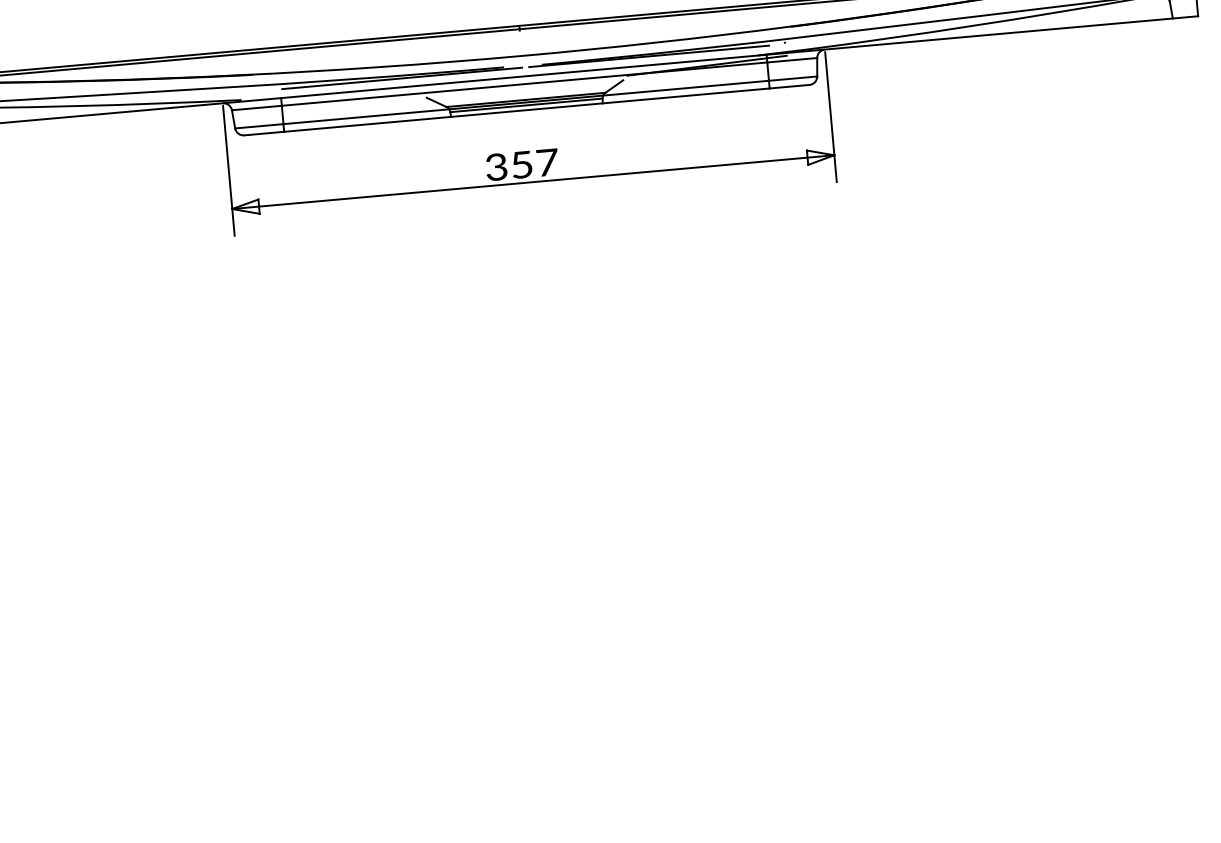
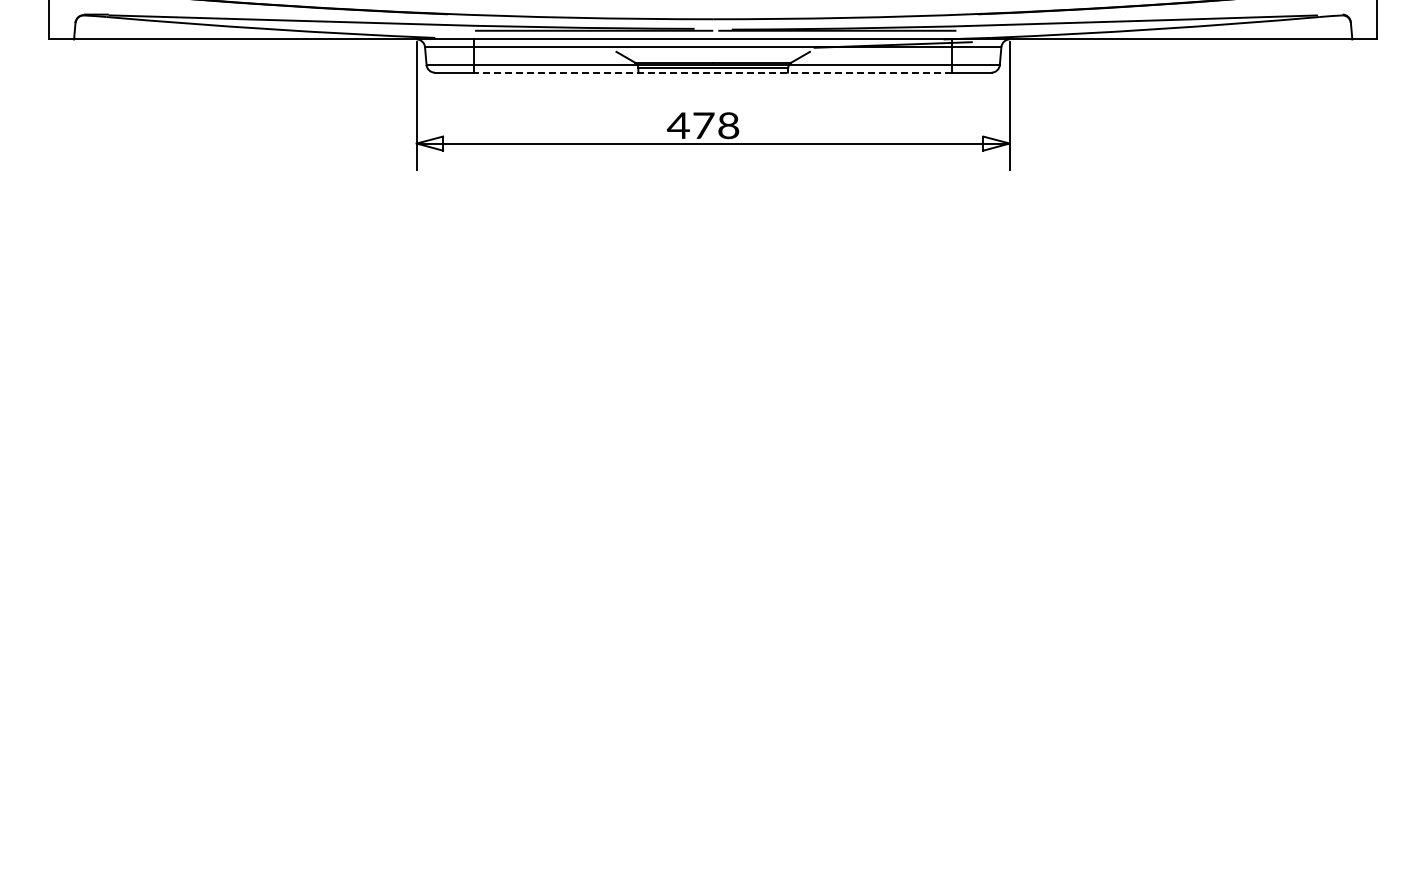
line: (526, 110) -> (712, 72), solid -> dashed
text: (520, 164) -> (702, 125), 357 -> 478

